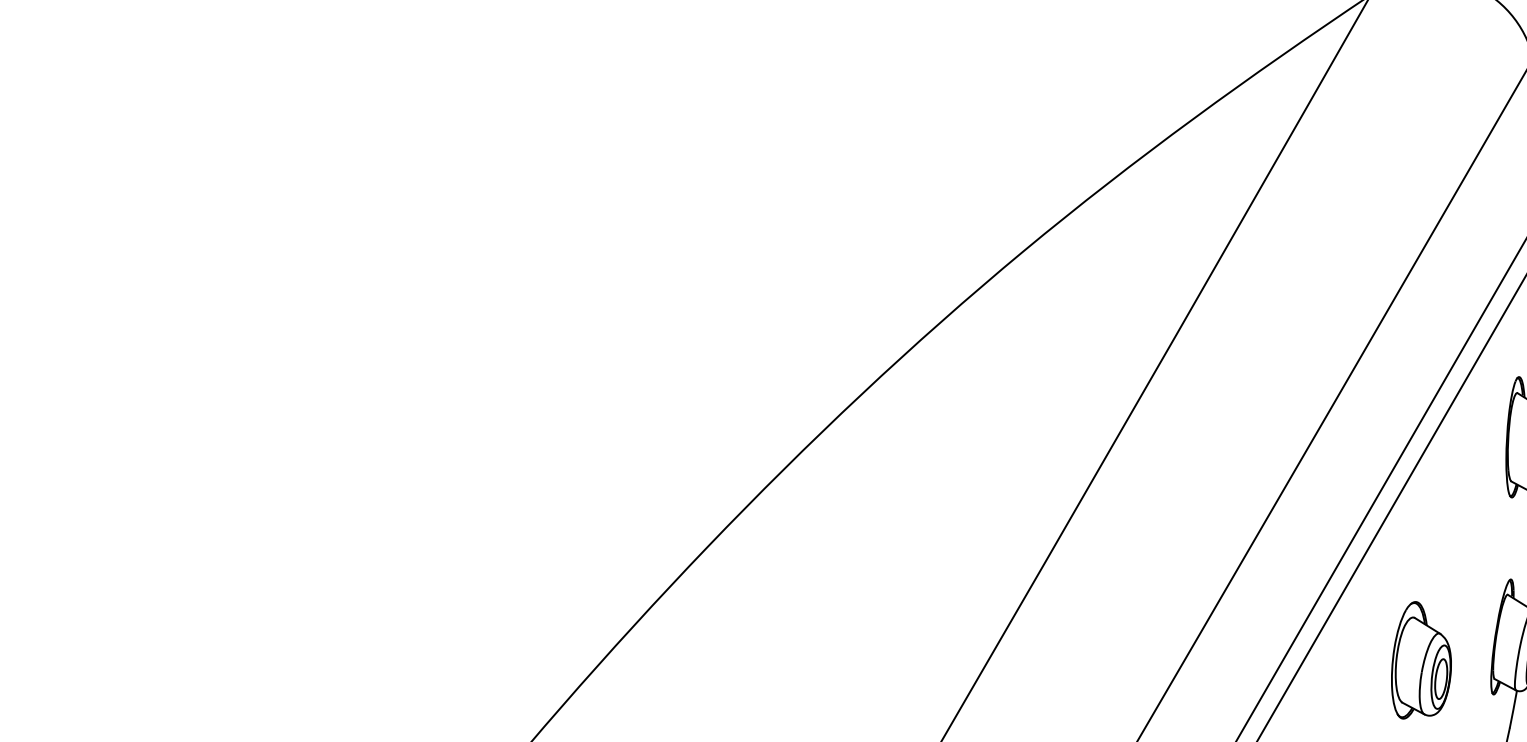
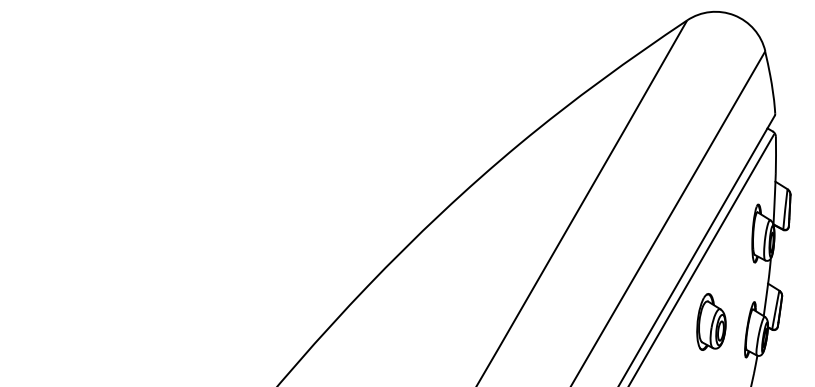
part: (1421, 659) -> (711, 321), moved

